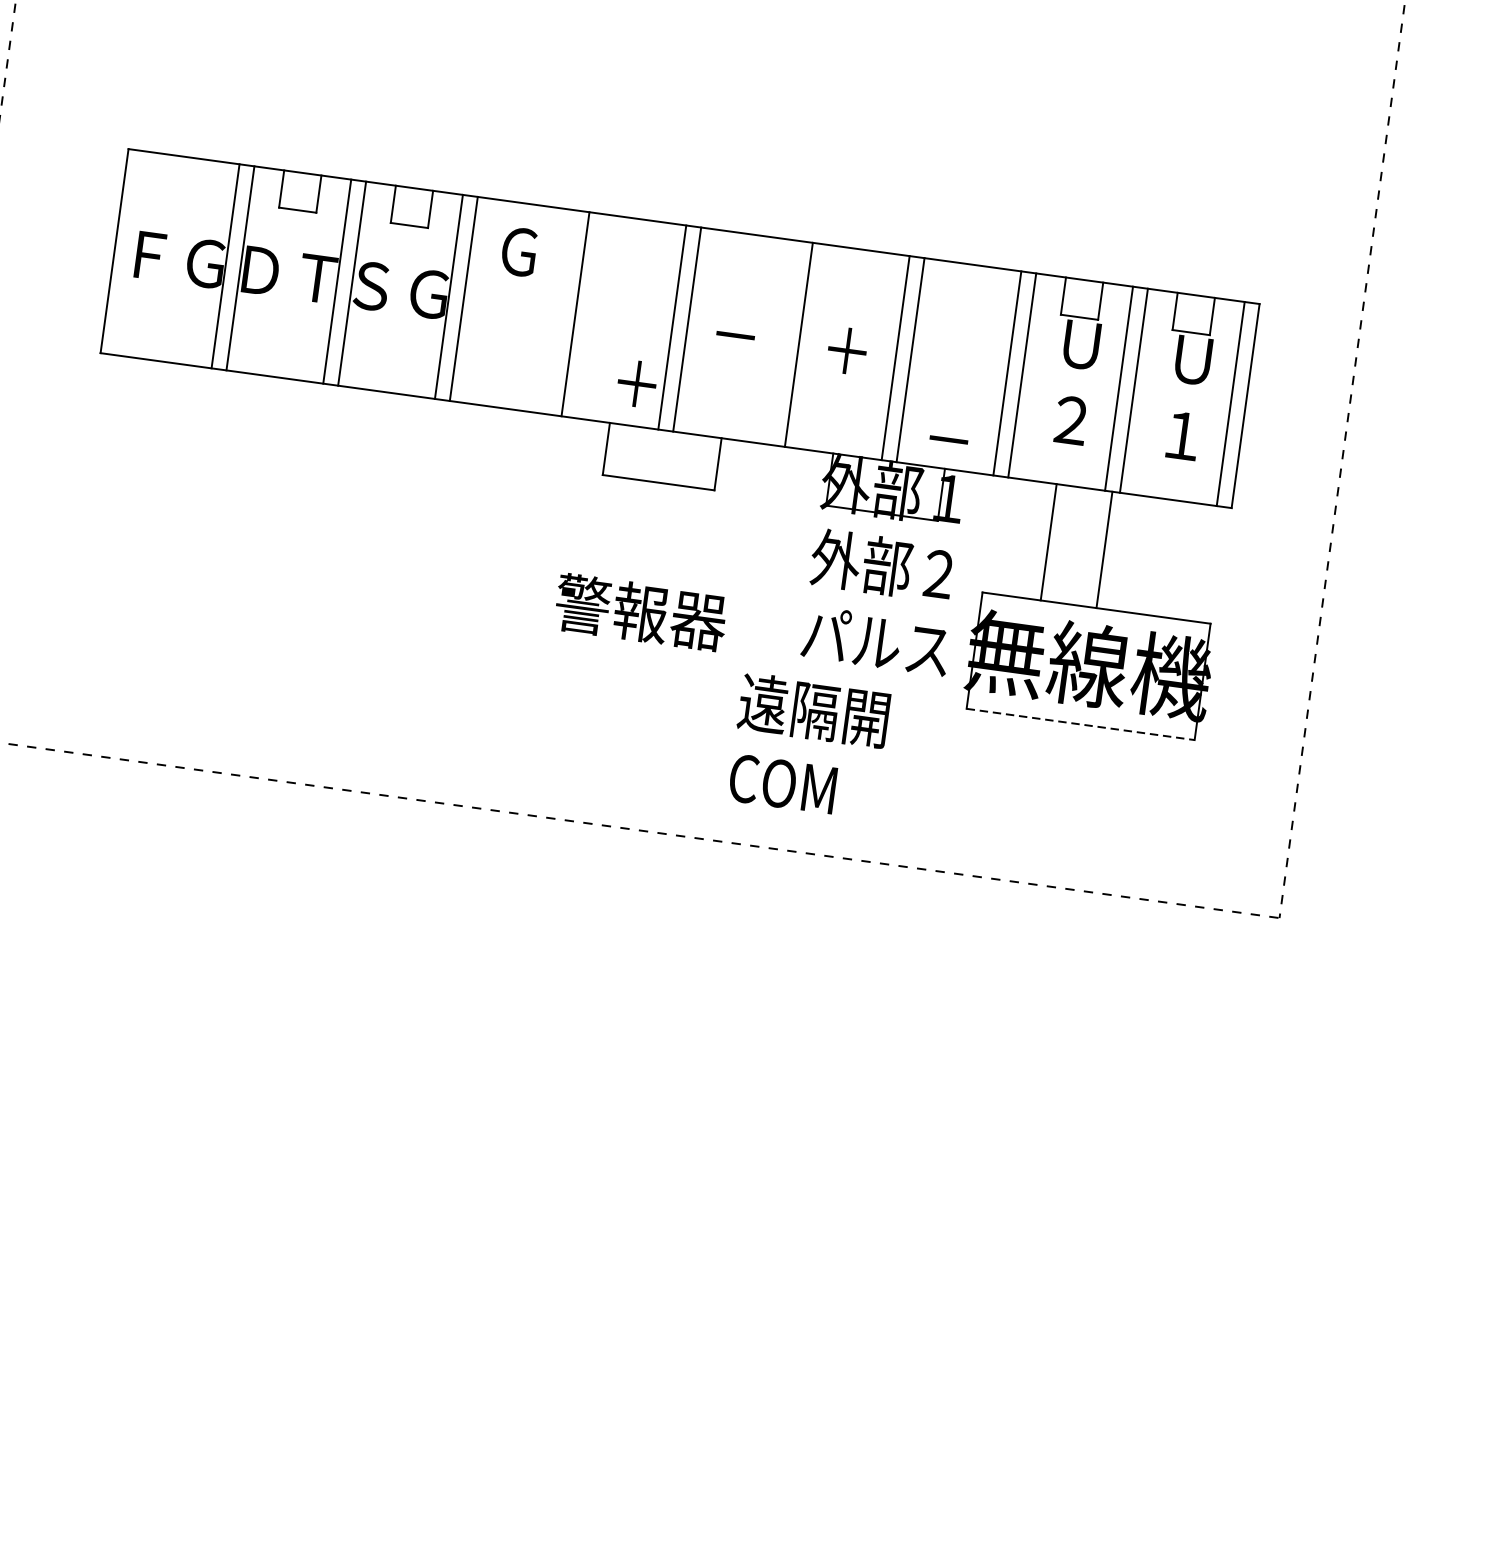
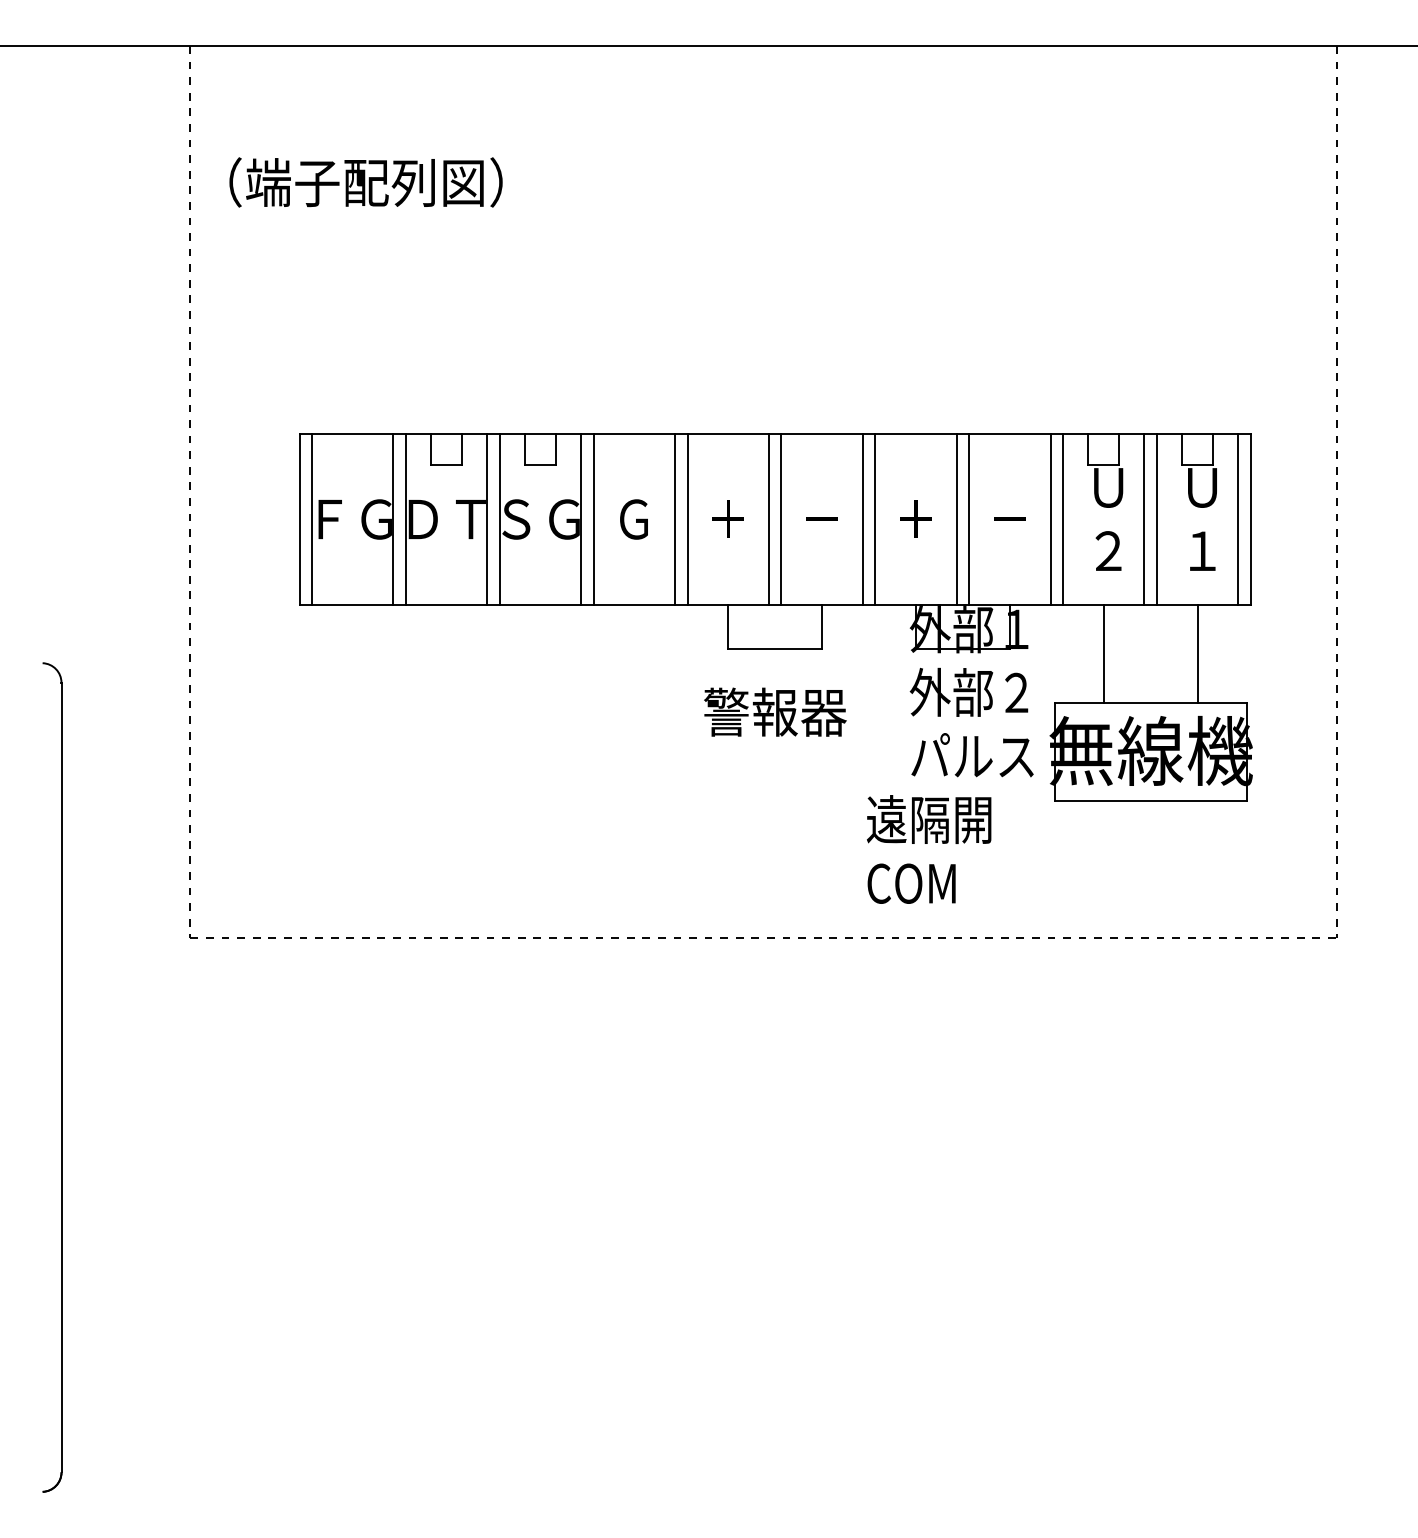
text: (518, 251) -> (633, 519), moved
line: (129, 253) -> (312, 519), added
line: (561, 312) -> (675, 519), added
line: (783, 342) -> (862, 519), added
text: (636, 383) -> (727, 518), moved
text: (948, 439) -> (1009, 518), moved
line: (1104, 550) -> (1197, 654), moved
text: (641, 611) -> (775, 711), moved
line: (1080, 723) -> (1150, 800), dashed -> solid

